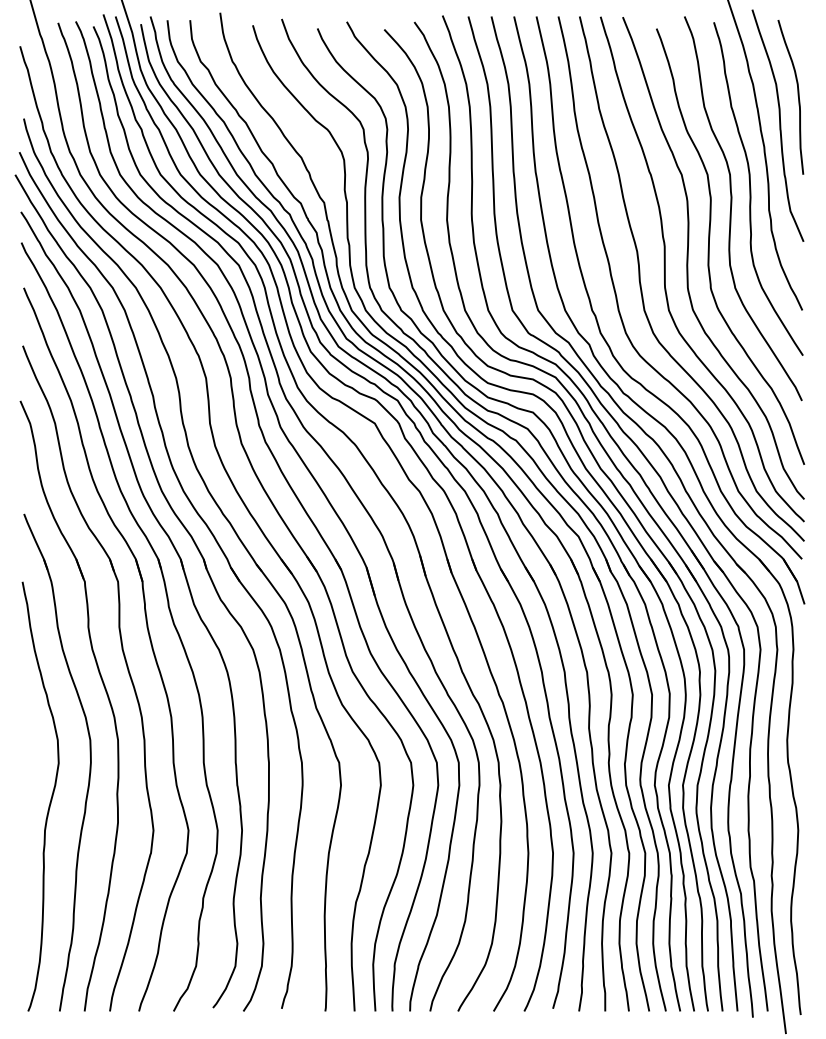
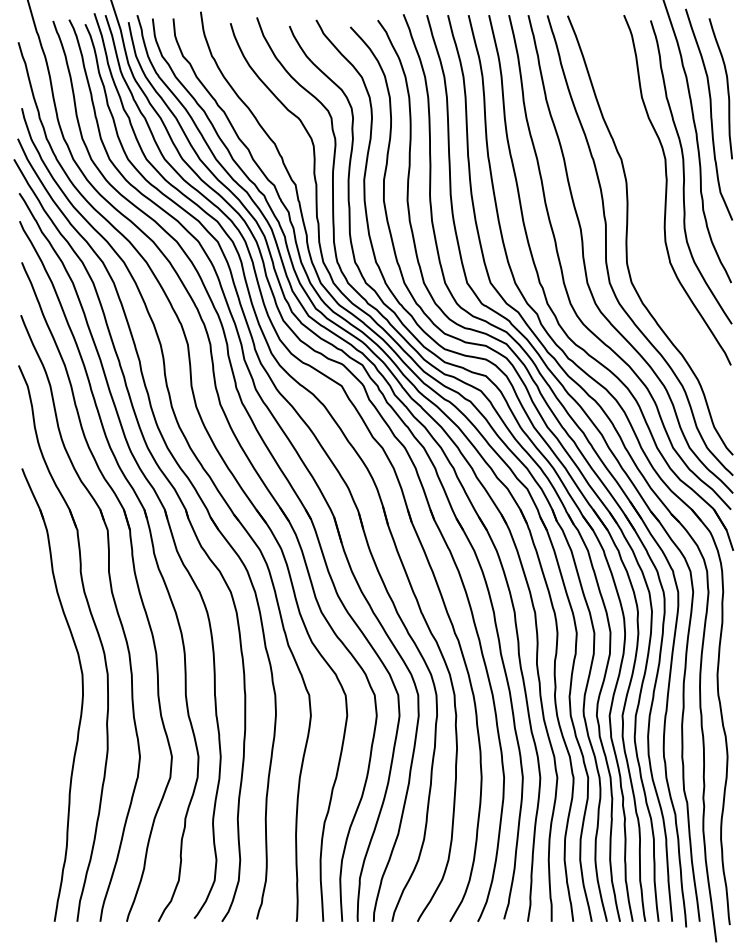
curve: (710, 245) -> (647, 223), removed
curve: (49, 800) -> (45, 729), removed

